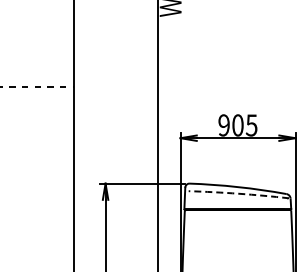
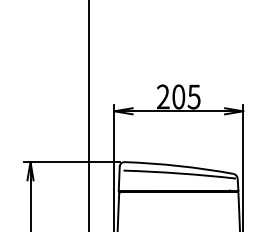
text: (223, 125) -> (162, 97), 905 -> 205
arc: (238, 193) -> (179, 173), dashed -> solid

